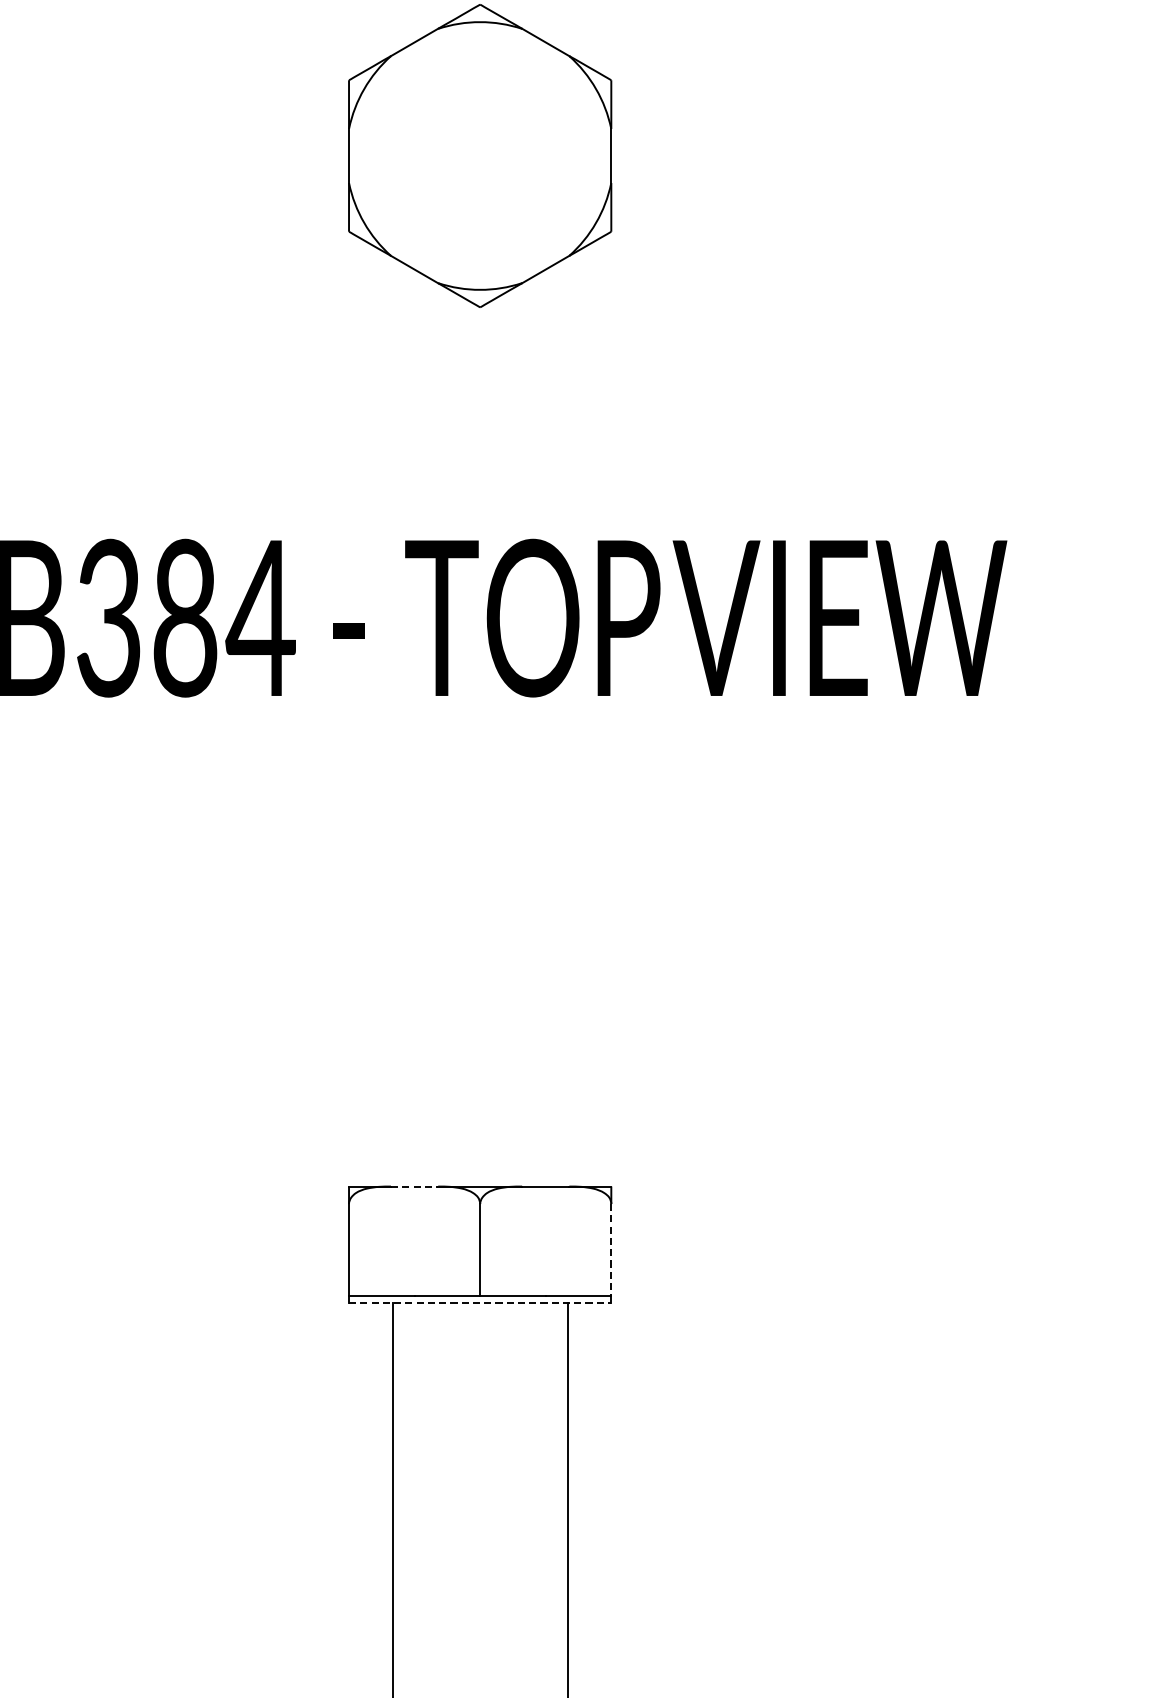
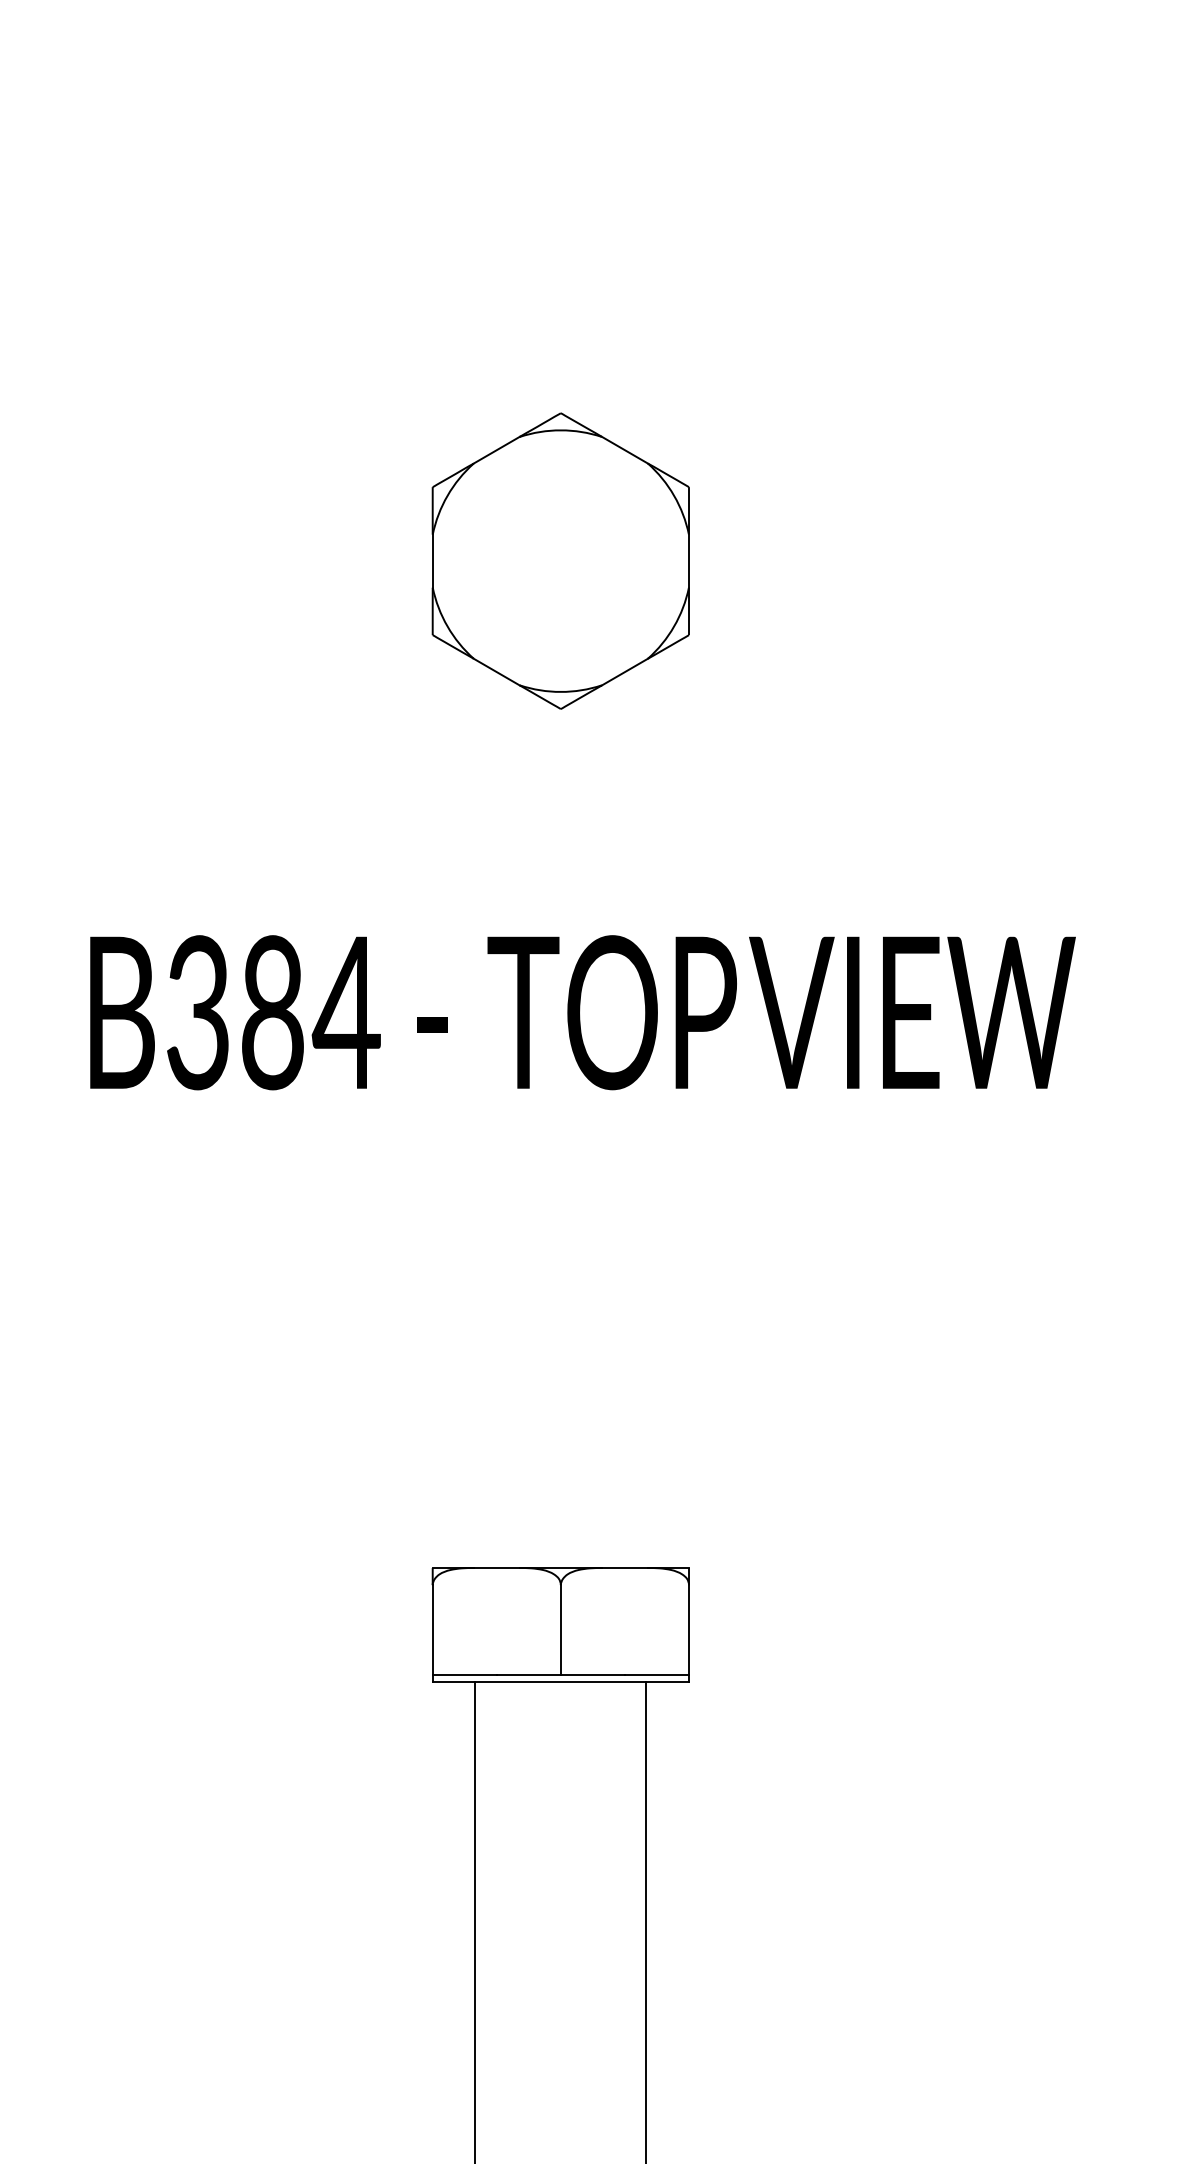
line: (415, 1187) -> (497, 1568), dashed -> solid
line: (610, 1249) -> (688, 1629), dashed -> solid
line: (480, 1302) -> (561, 1681), dashed -> solid

